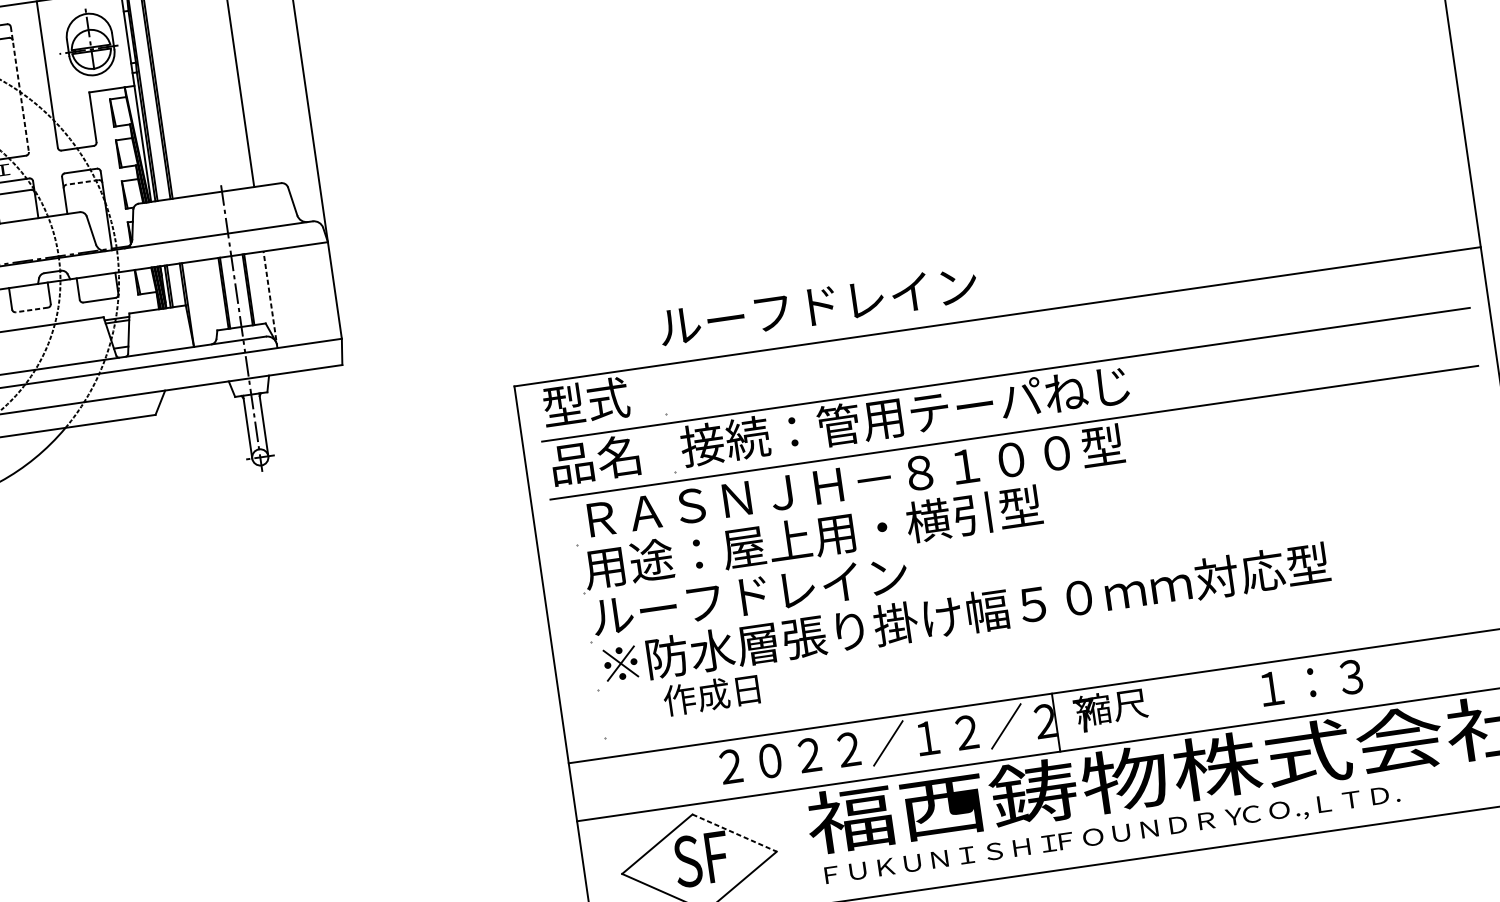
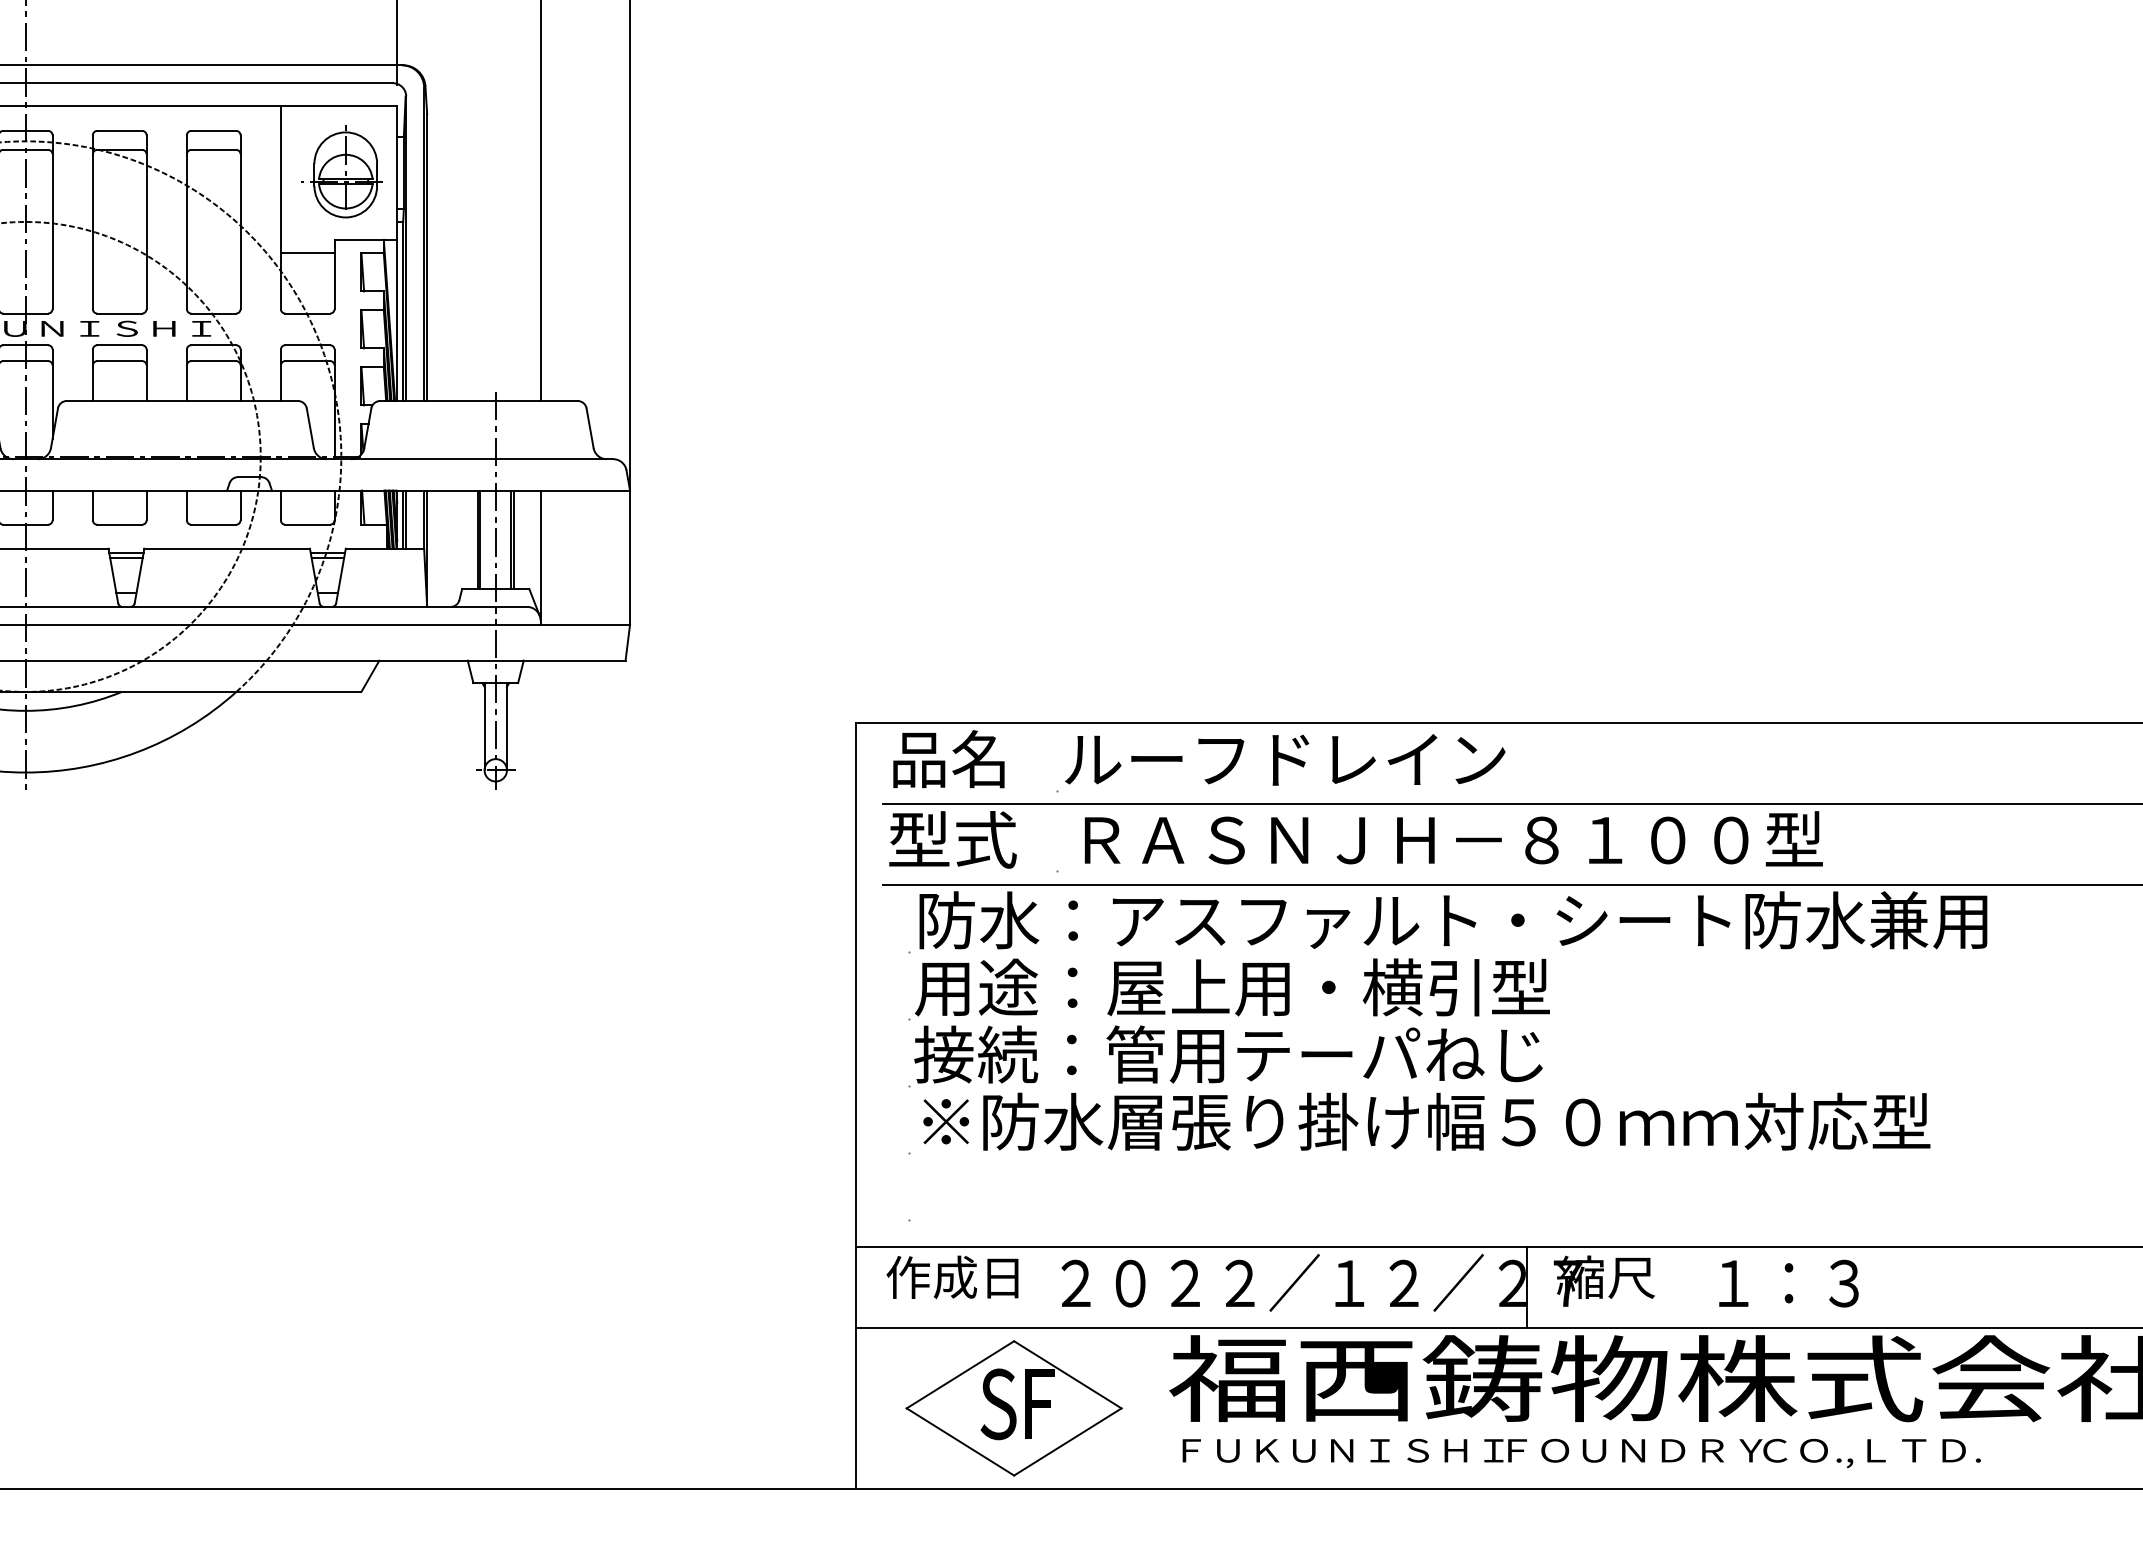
line: (19, 89) -> (240, 222), dashed -> solid
line: (71, 105) -> (307, 253), added
line: (82, 182) -> (307, 361), dashed -> solid
line: (270, 299) -> (540, 557), dashed -> solid
text: (818, 305) -> (1285, 759), moved
line: (31, 309) -> (213, 524), dashed -> solid
text: (586, 402) -> (950, 759), 型式 -> 品名
text: (951, 408) -> (1446, 839), 接続：管用テーパねじ -> ＲＡＳＮＪＨ－８１００型
text: (596, 459) -> (952, 839), 品名 -> 型式
text: (965, 466) -> (1453, 920), ＲＡＳＮＪＨ－８１００型 -> 防水：アスファルト・シート防水兼用
text: (817, 585) -> (1228, 1054), ルーフドレイン -> 接続：管用テーパねじ
text: (1311, 682) -> (1788, 1283), moved
text: (711, 695) -> (952, 1277), moved
line: (735, 833) -> (1068, 1375), dashed -> solid

